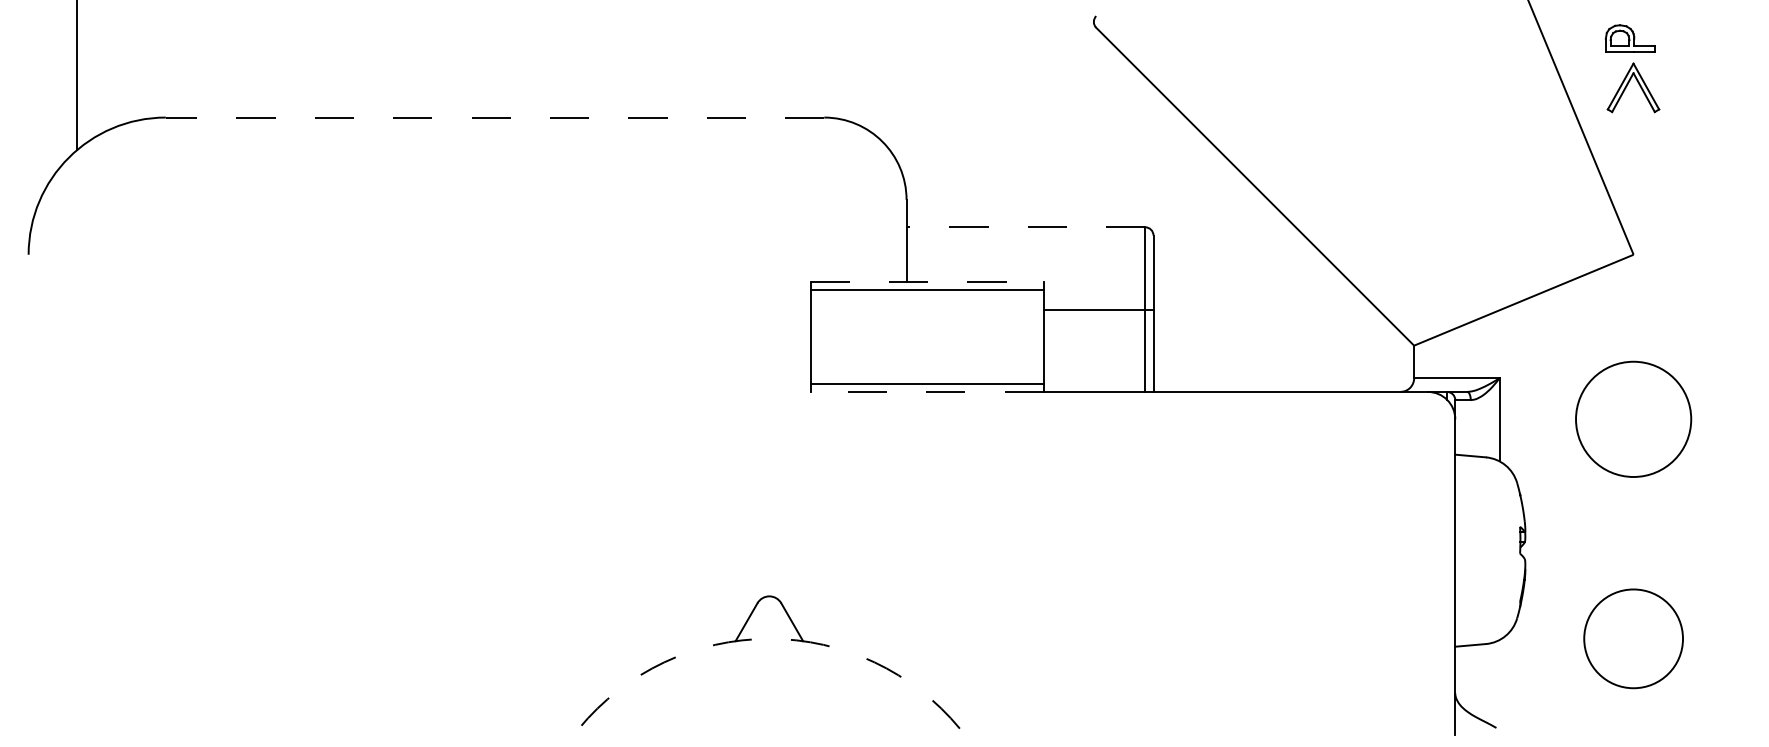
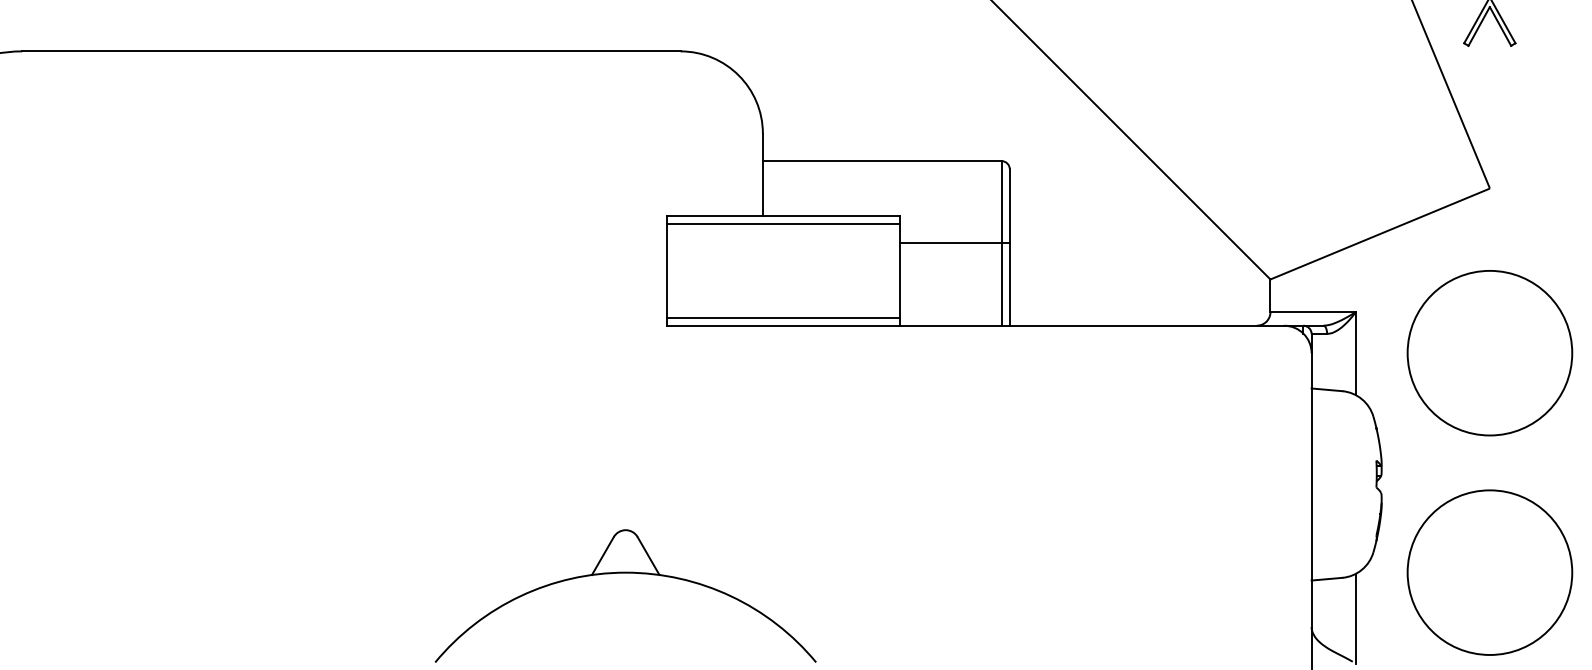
line: (494, 117) -> (350, 51), dashed -> solid
line: (1025, 227) -> (881, 161), dashed -> solid
line: (927, 282) -> (783, 216), dashed -> solid
line: (927, 391) -> (783, 325), dashed -> solid
circle: (1633, 419) -> (1489, 353), size x1.43
arc: (769, 638) -> (625, 572), dashed -> solid
circle: (1633, 638) -> (1489, 572), size x1.67
line: (1499, 685) -> (1355, 619), added

